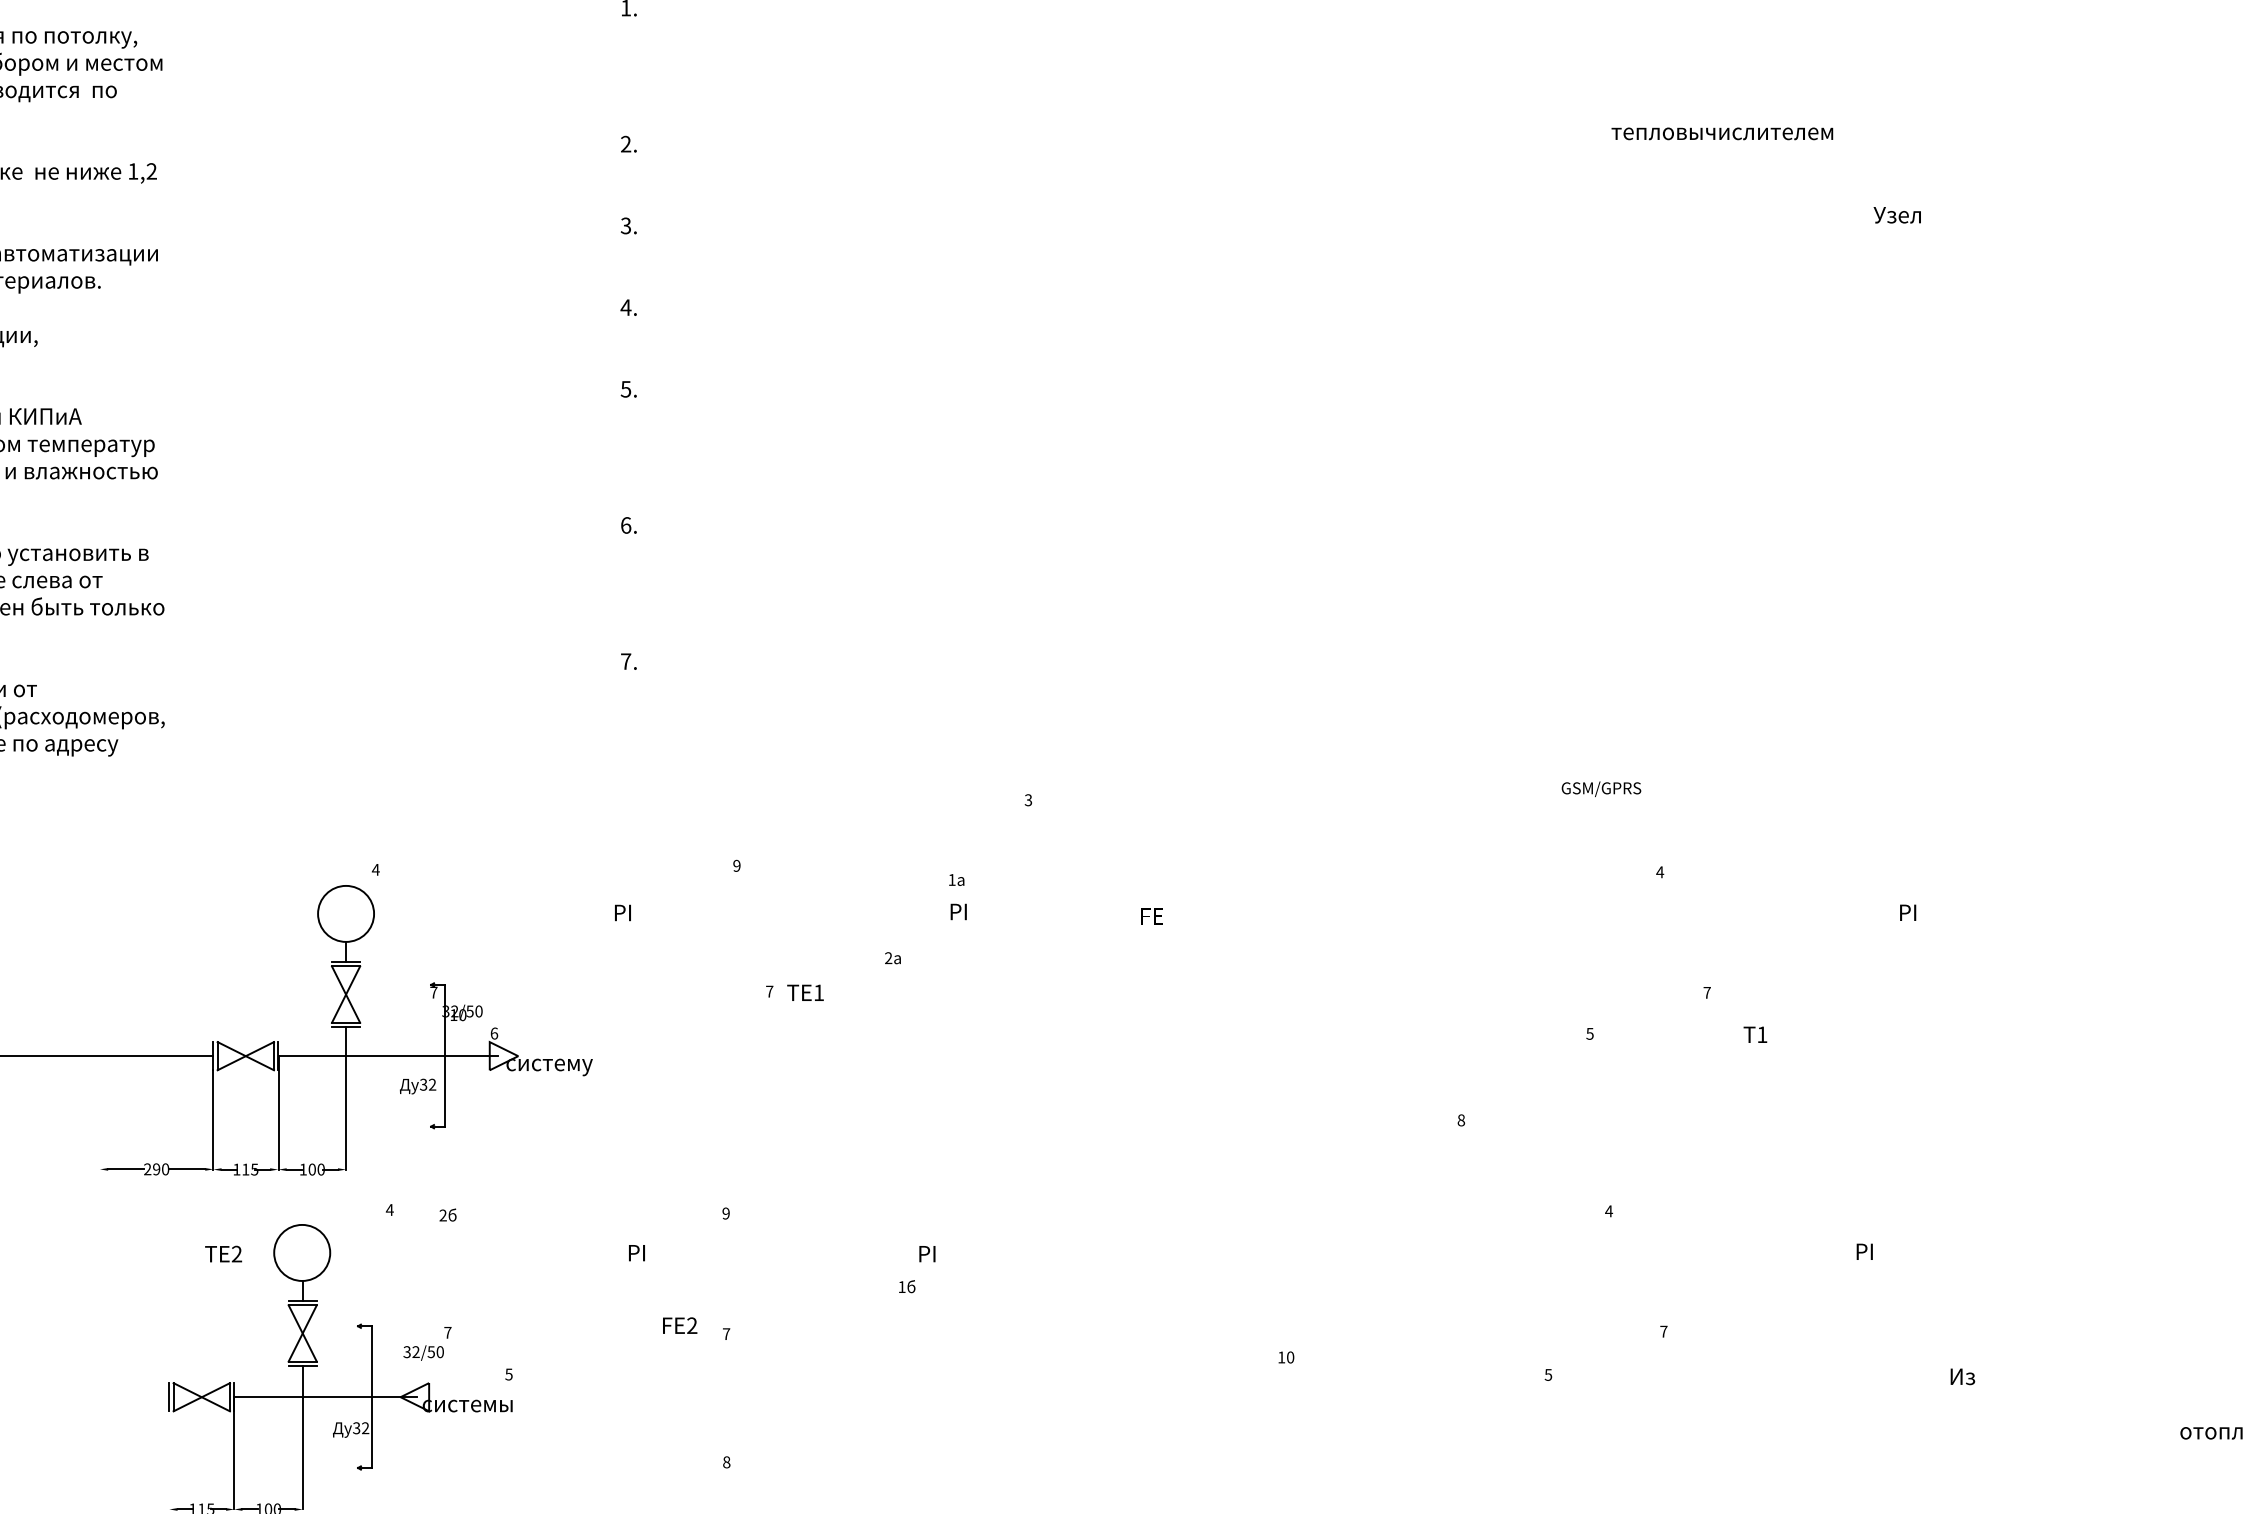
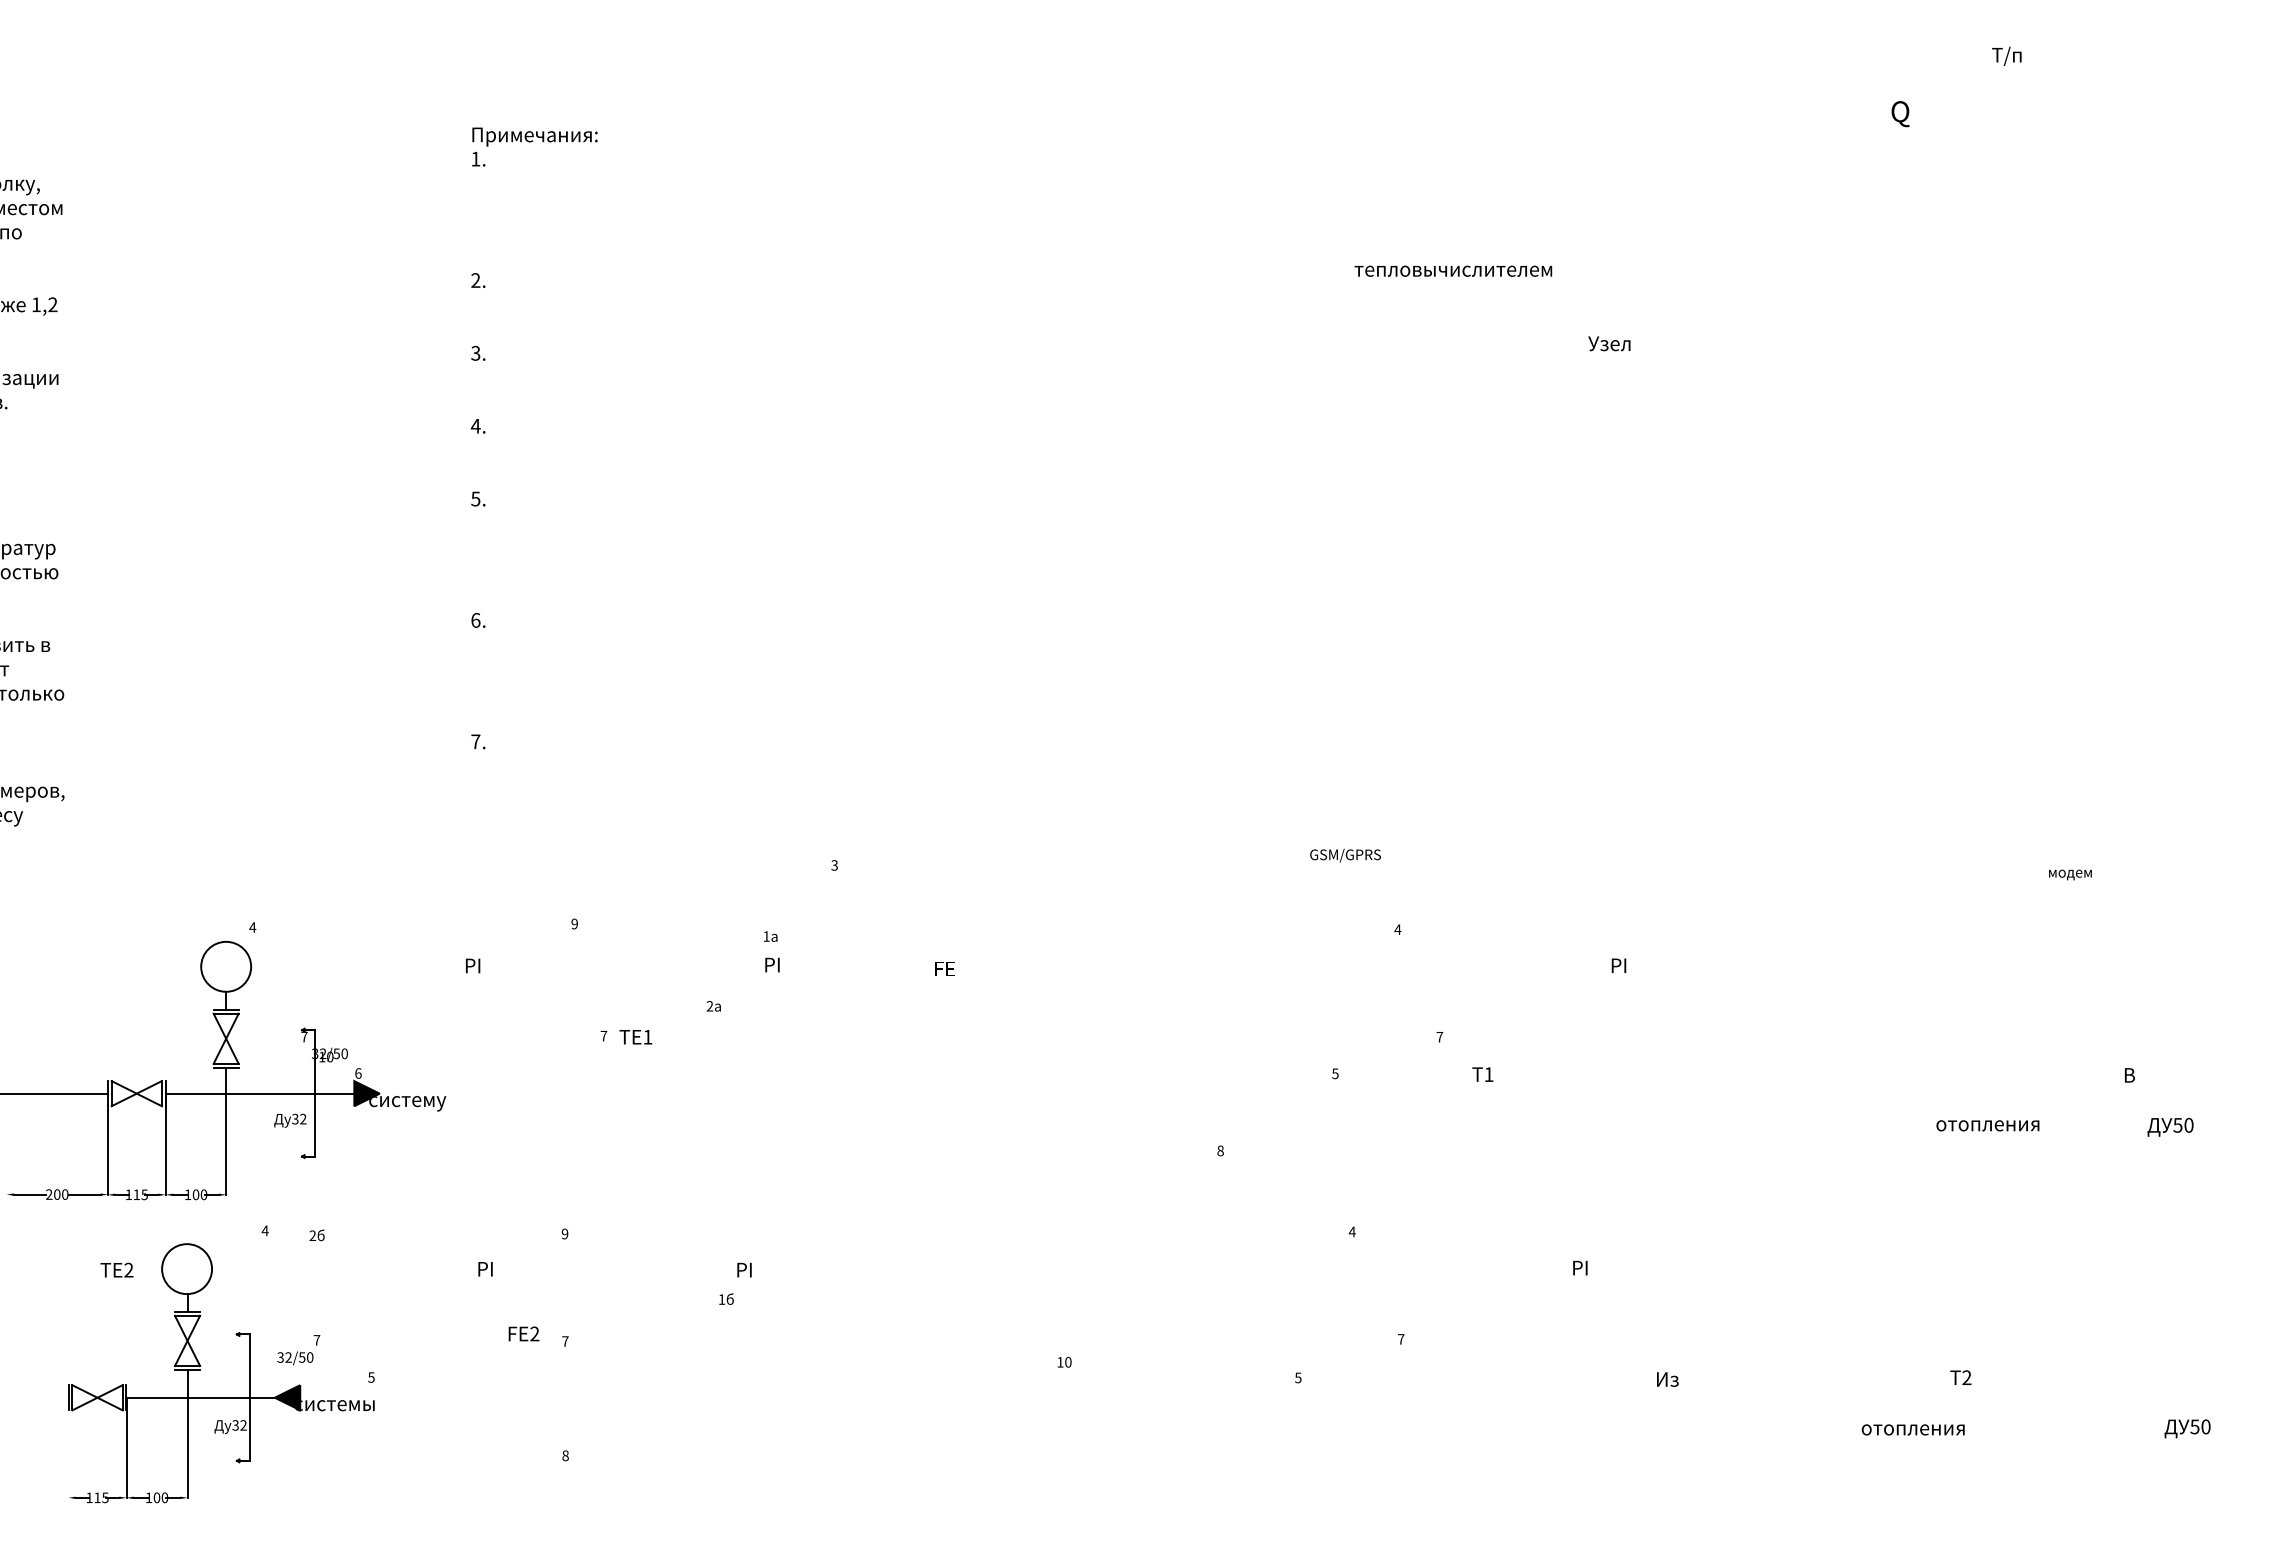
fill: (503, 1055) -> (366, 1093), added
text: (156, 1169) -> (57, 1194), 290 -> 200
fill: (414, 1396) -> (287, 1397), added

